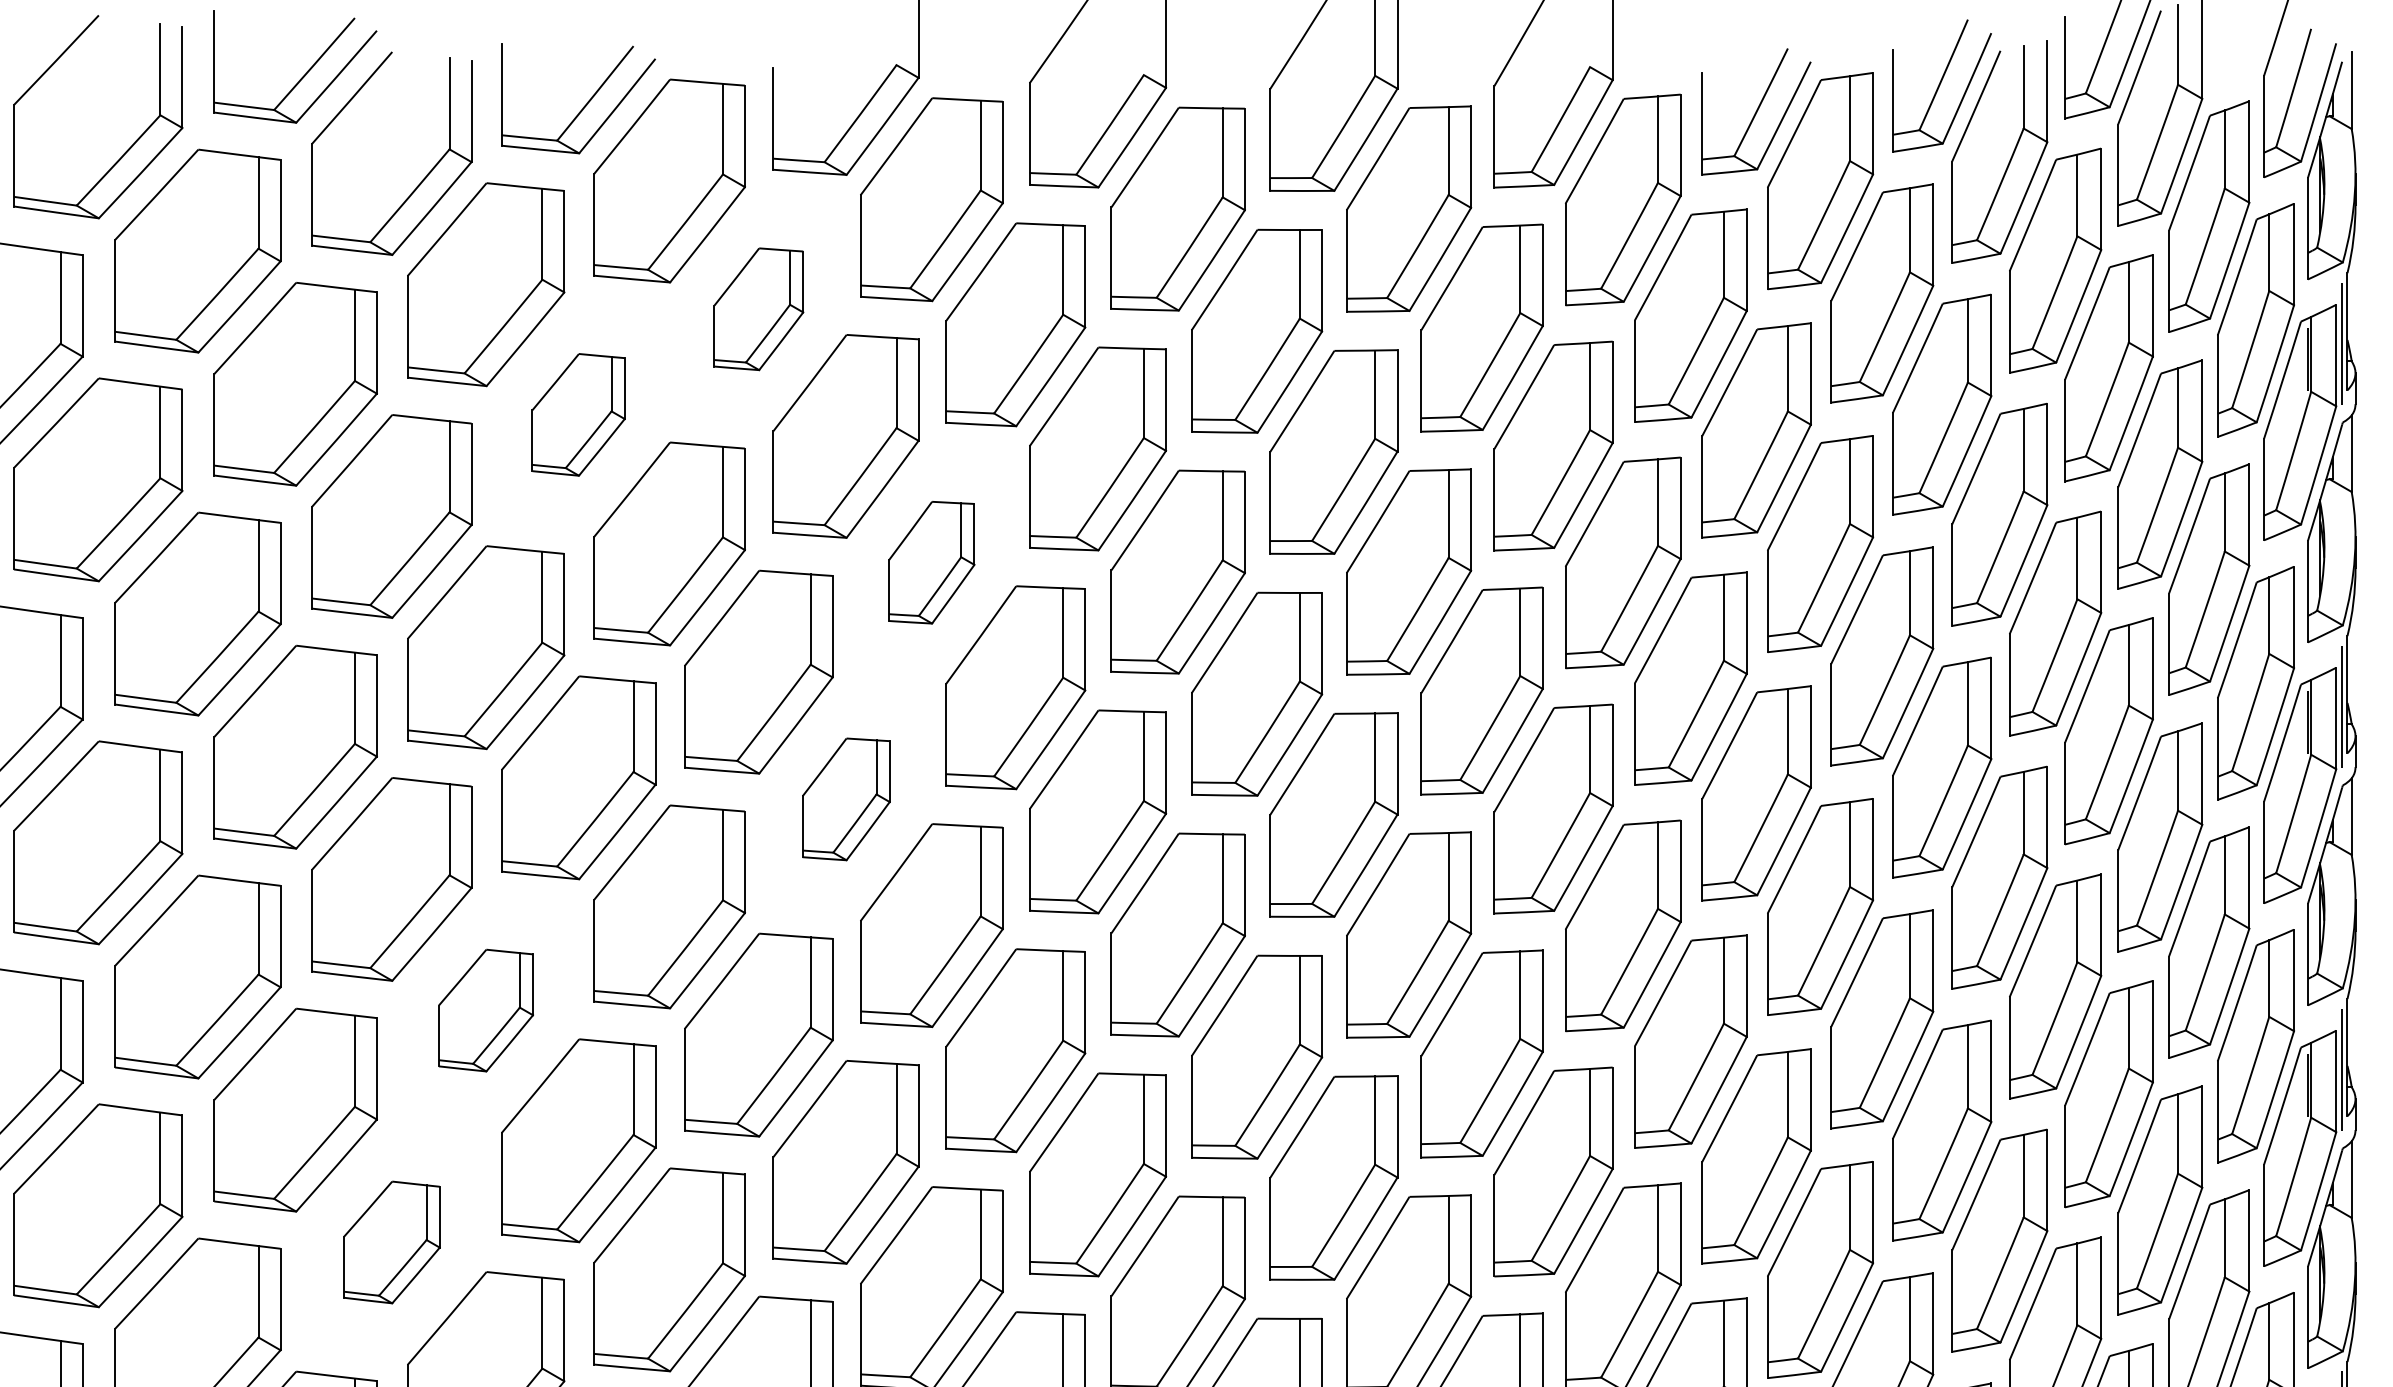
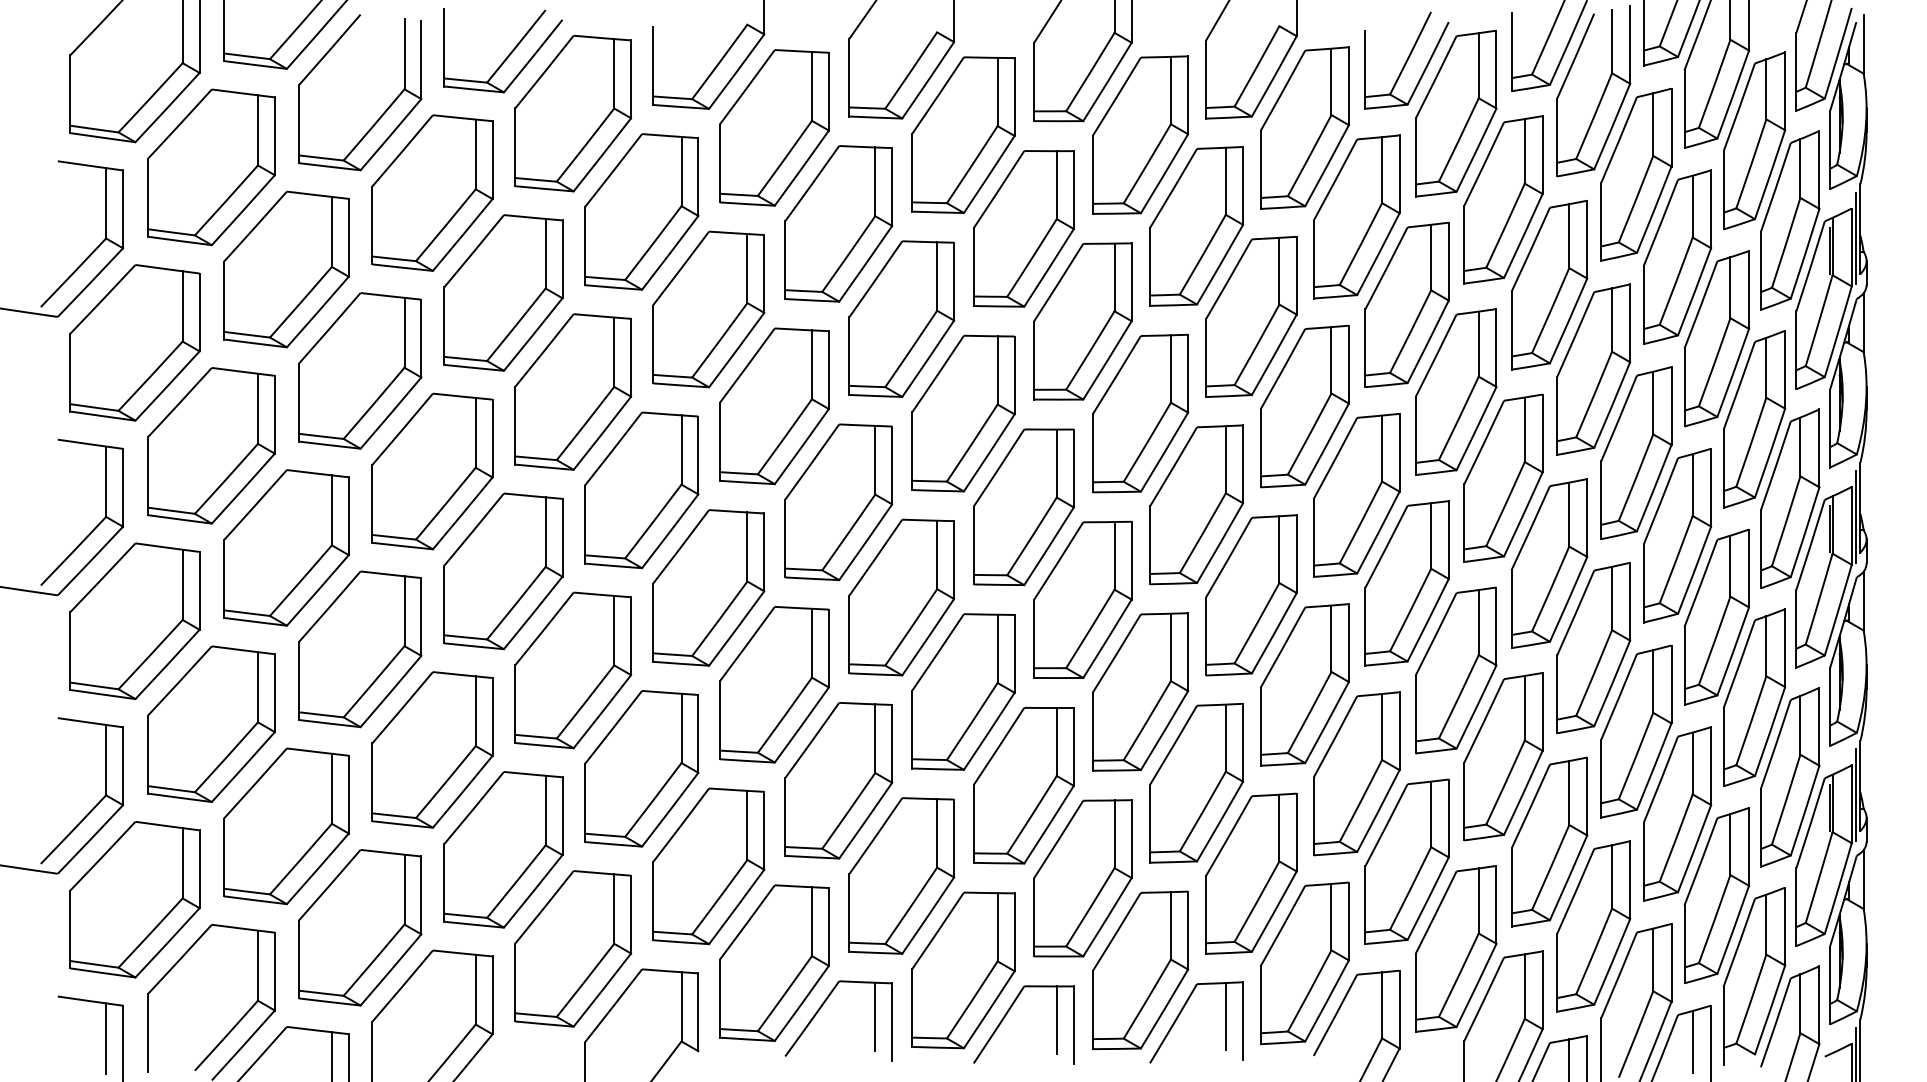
part: (758, 308) -> (641, 211), size x1.67
part: (578, 414) -> (503, 292), size x1.67
part: (931, 562) -> (774, 406), size x1.67
part: (845, 798) -> (708, 587), size x1.67
part: (486, 1010) -> (432, 749), size x1.67
part: (392, 1242) -> (360, 927), size x1.67

